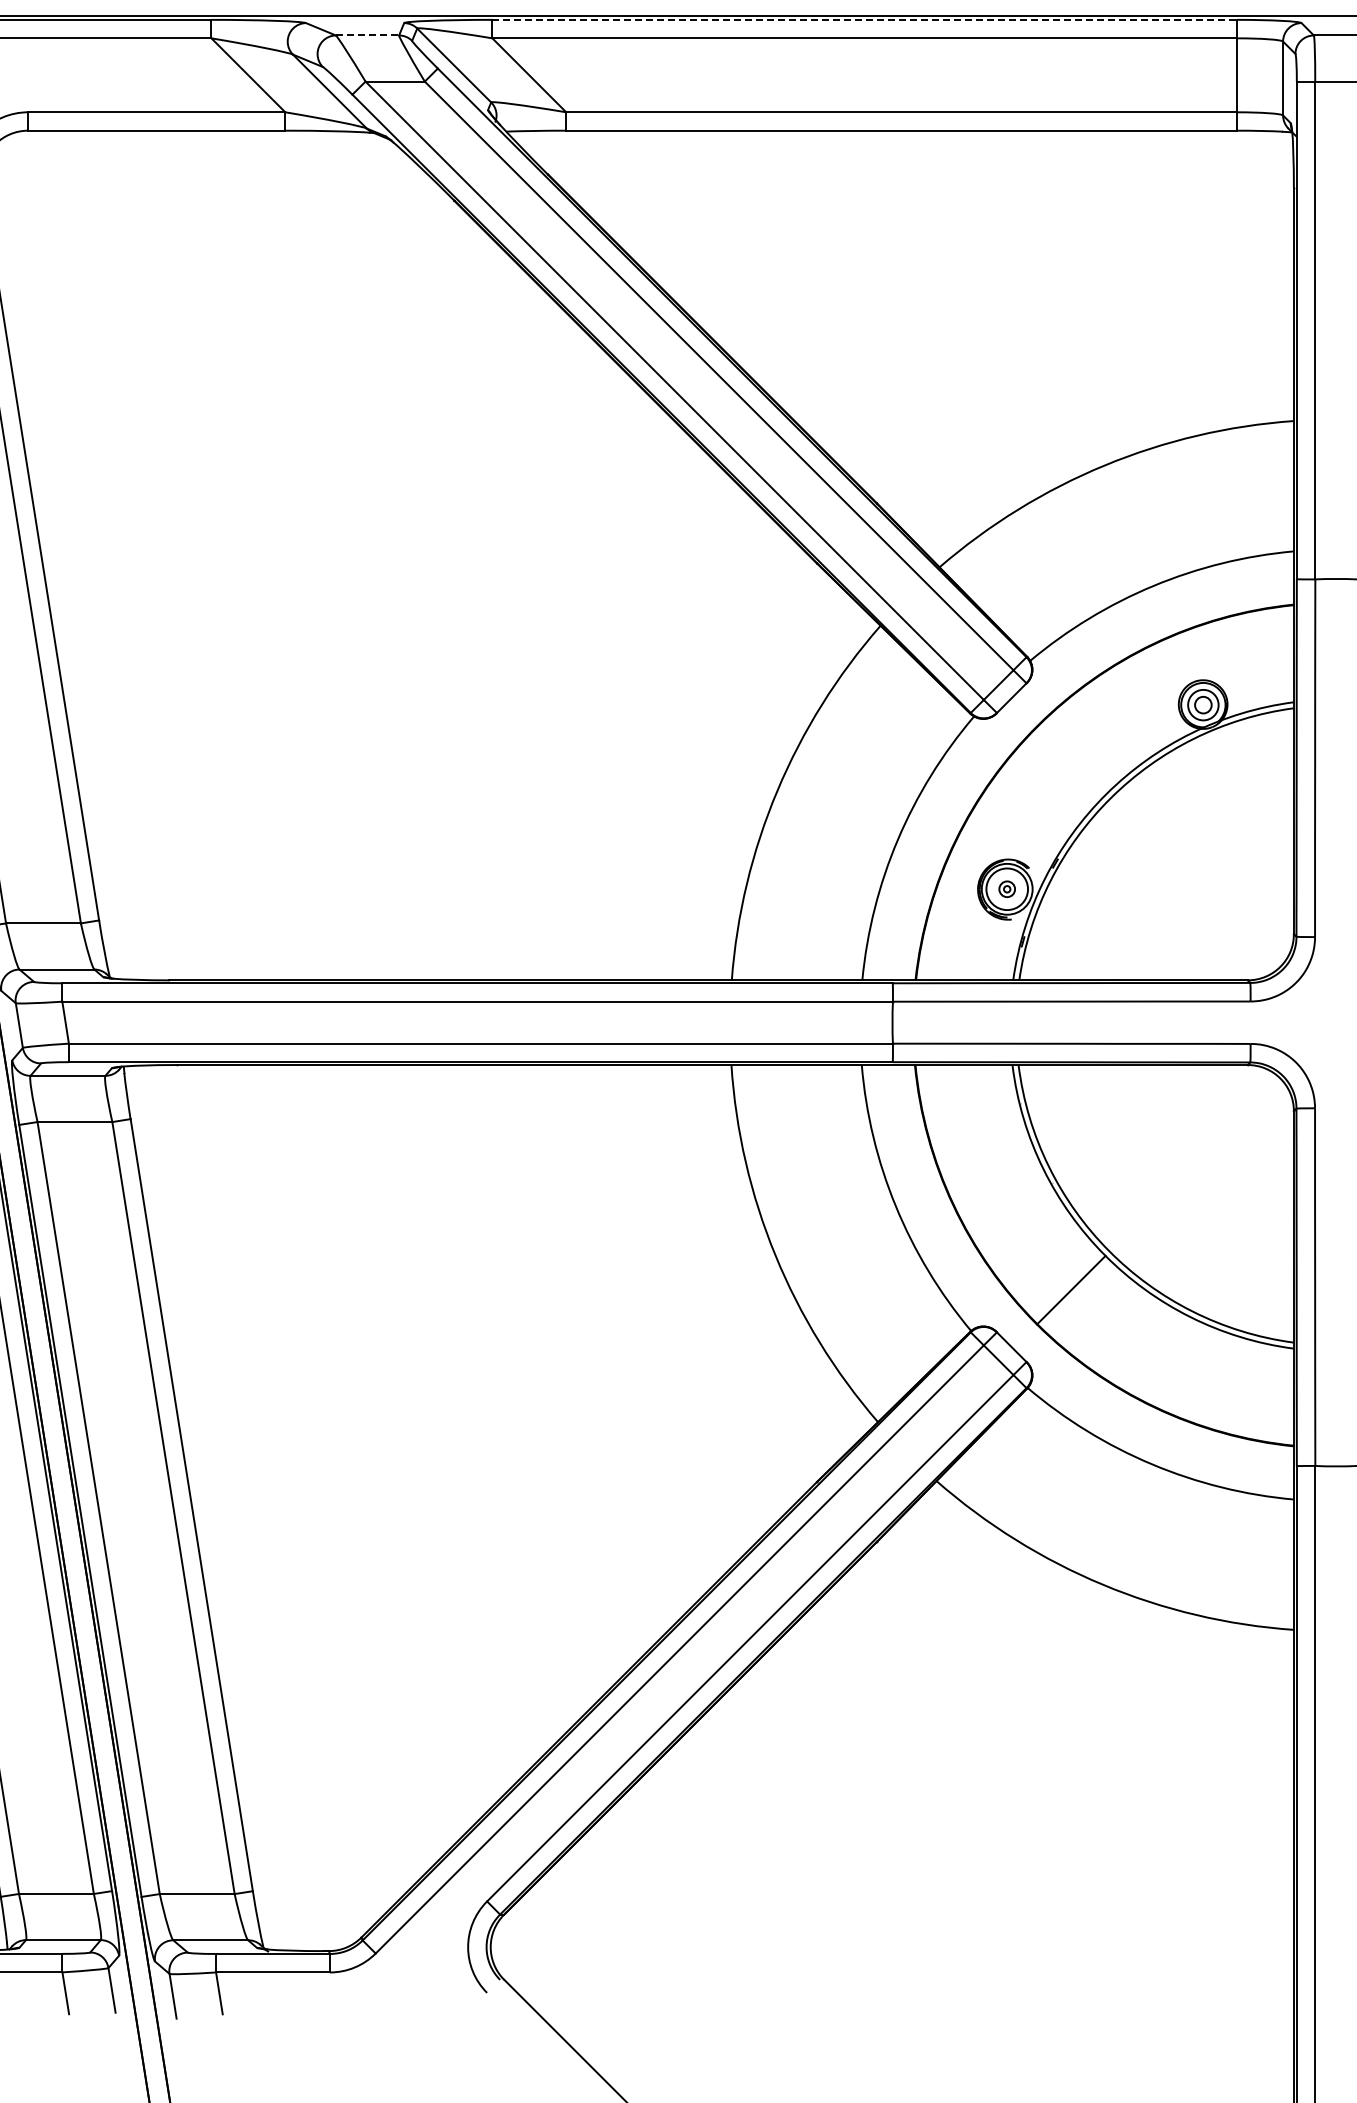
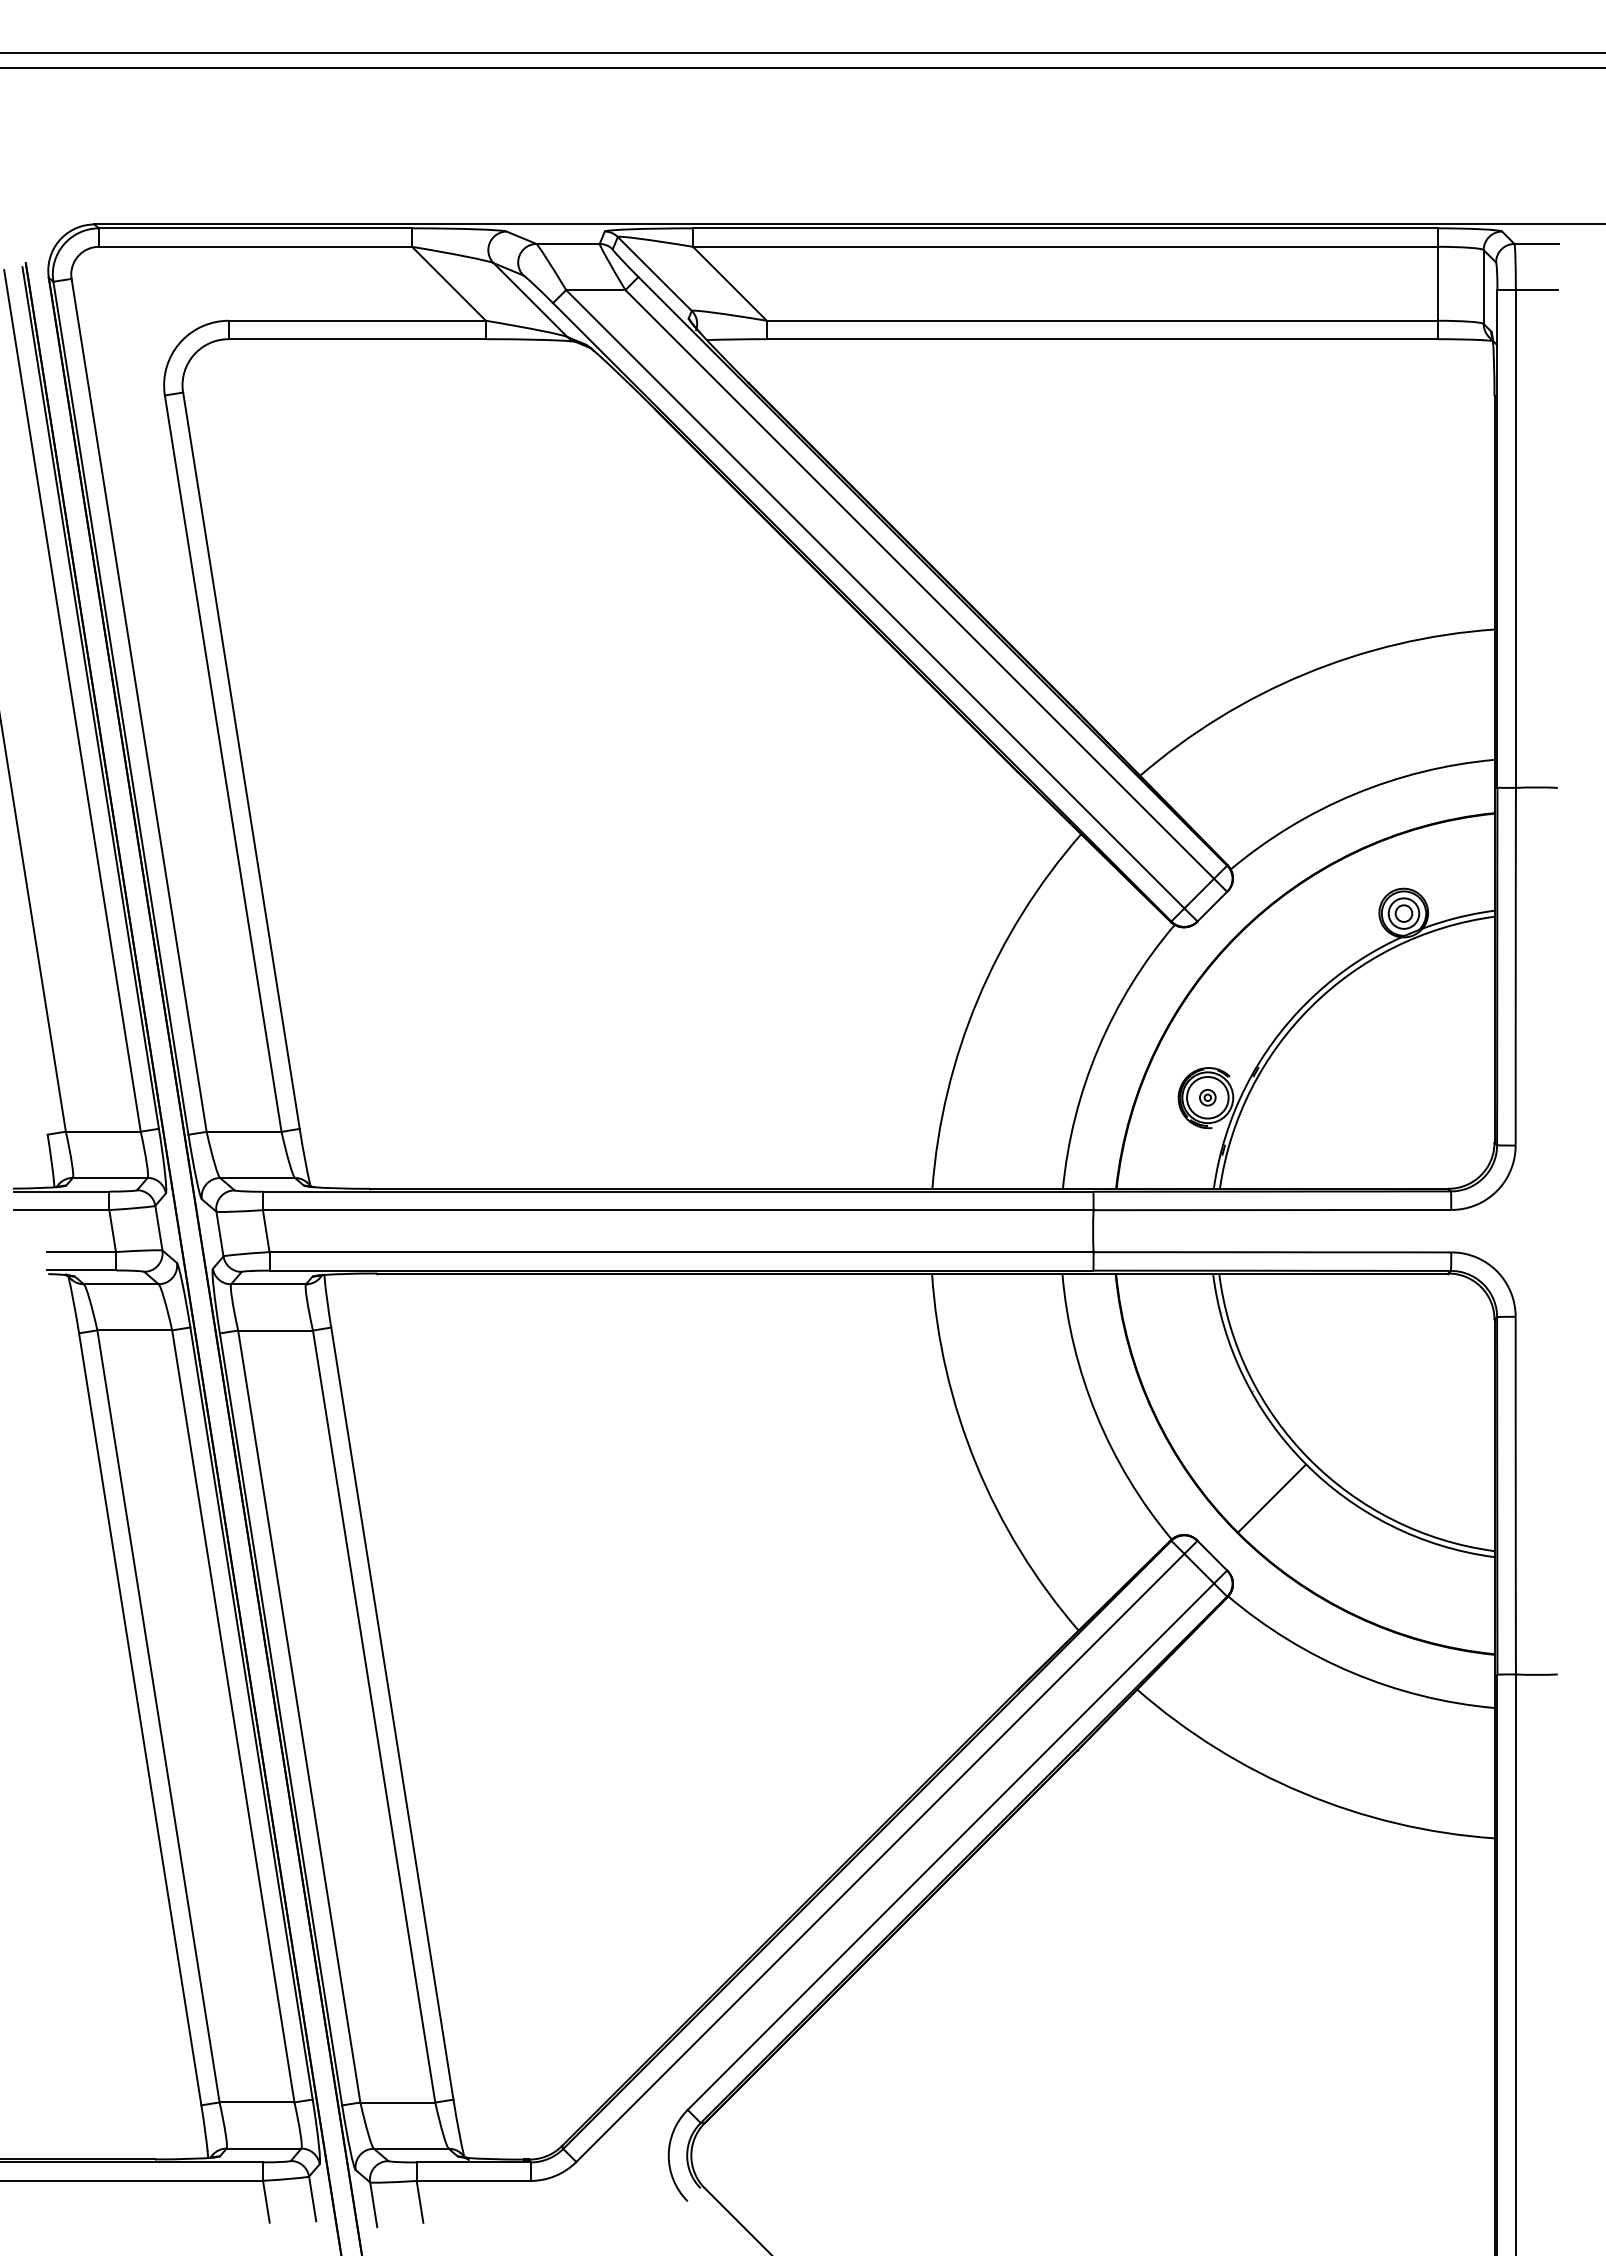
line: (864, 20) -> (1065, 228), dashed -> solid
line: (367, 35) -> (568, 243), dashed -> solid

